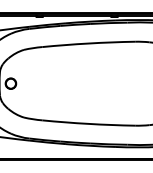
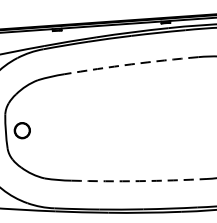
arc: (88, 43) -> (130, 64), solid -> dashed
arc: (88, 123) -> (138, 180), solid -> dashed

